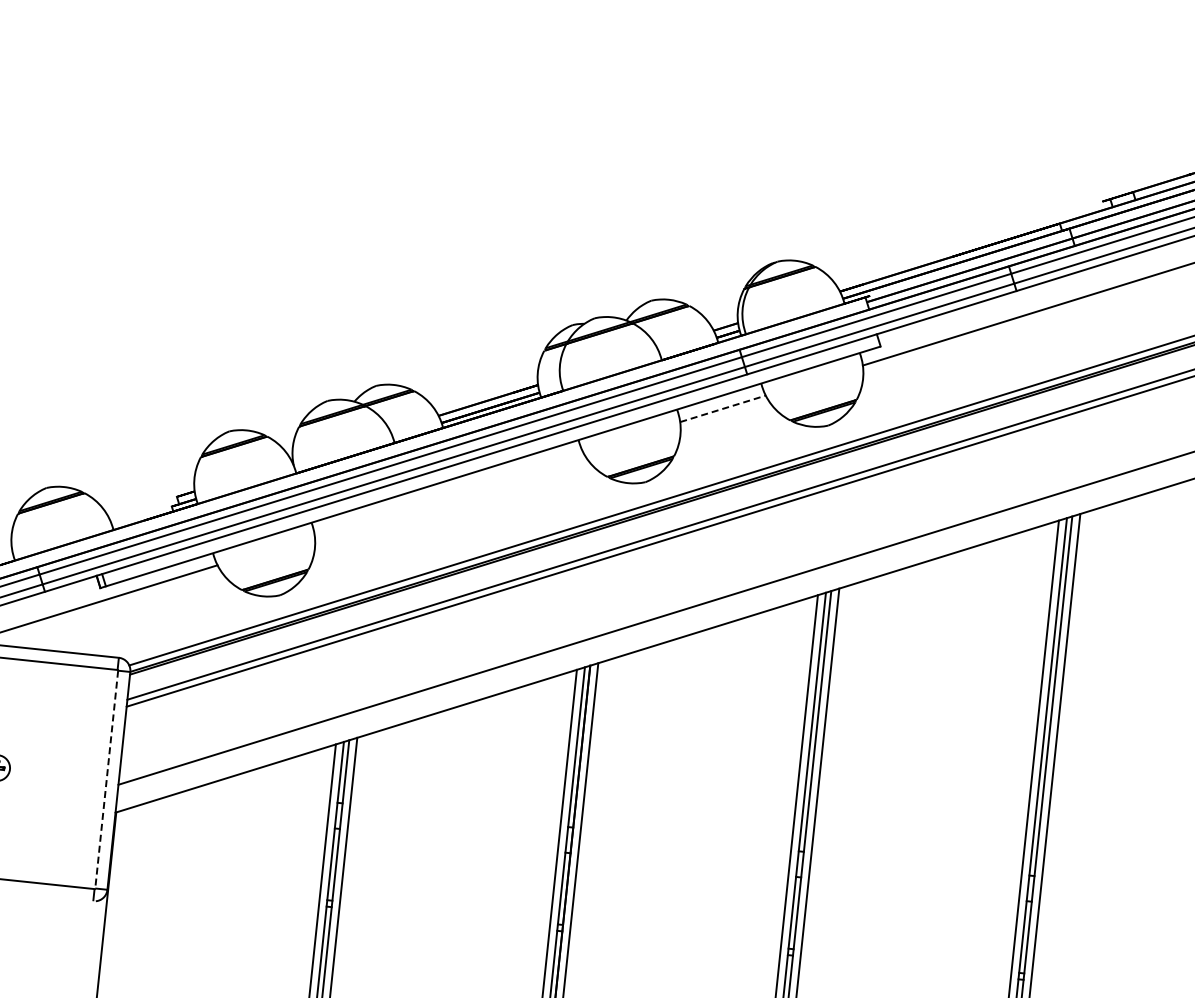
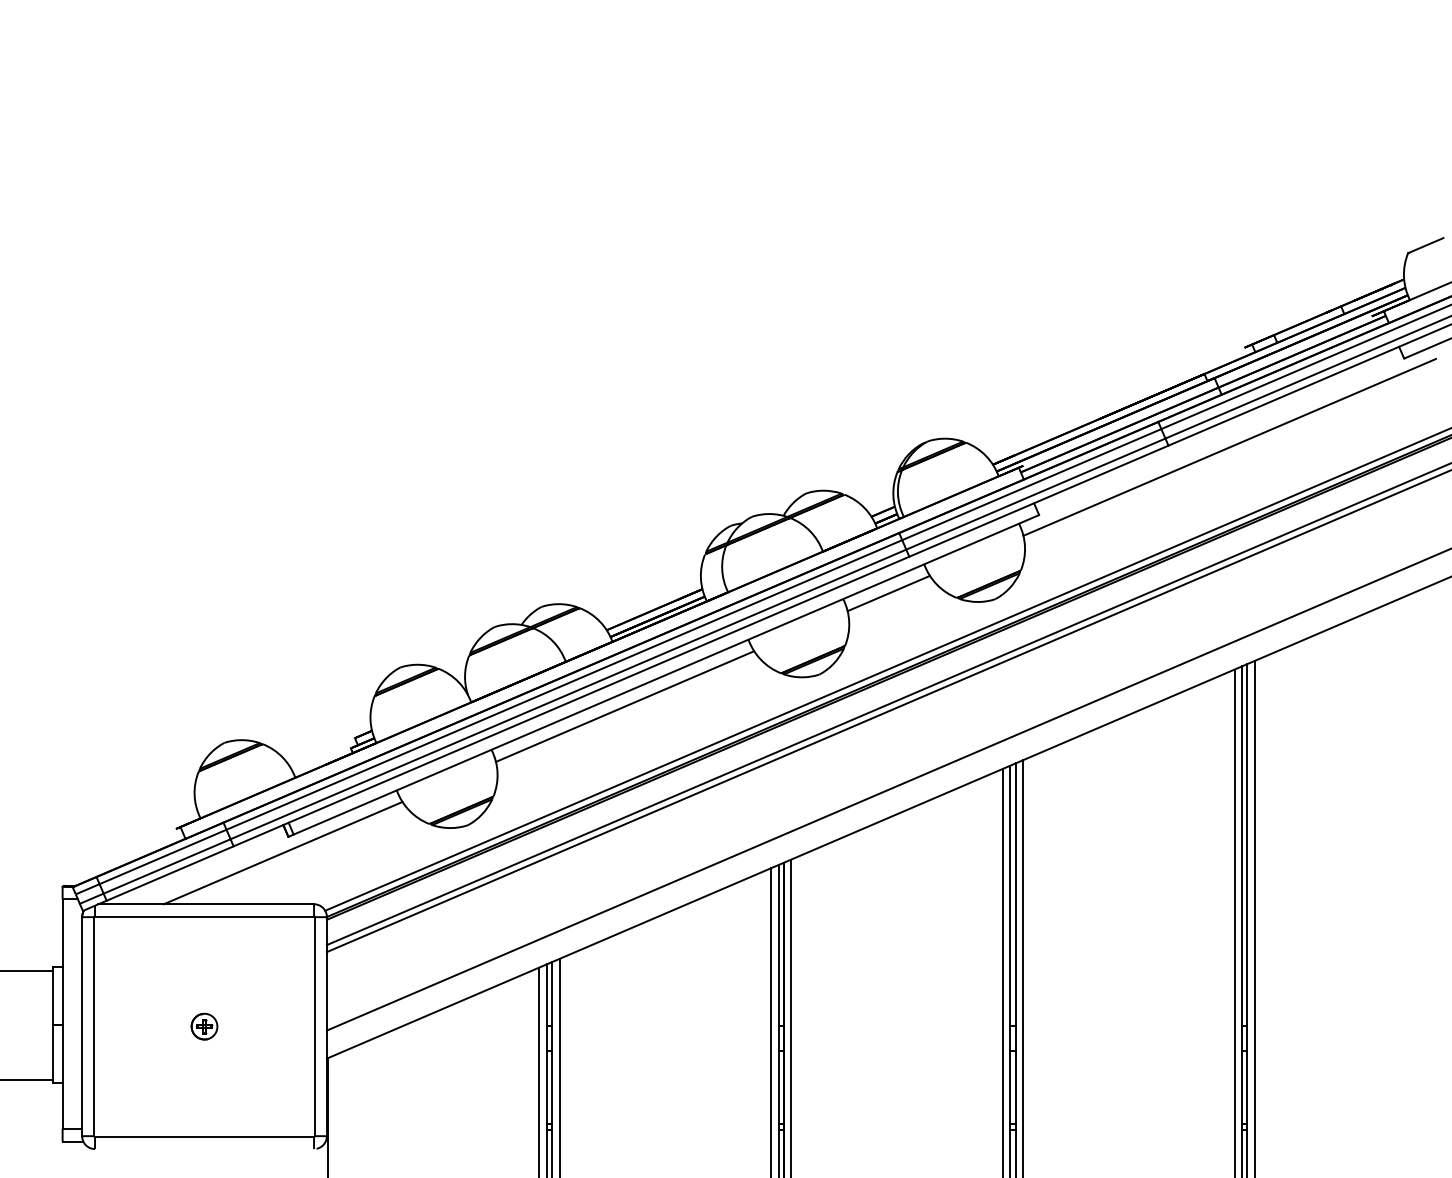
line: (722, 408) -> (888, 593), dashed -> solid
line: (449, 493) -> (625, 706), added
line: (106, 779) -> (314, 1026), dashed -> solid

